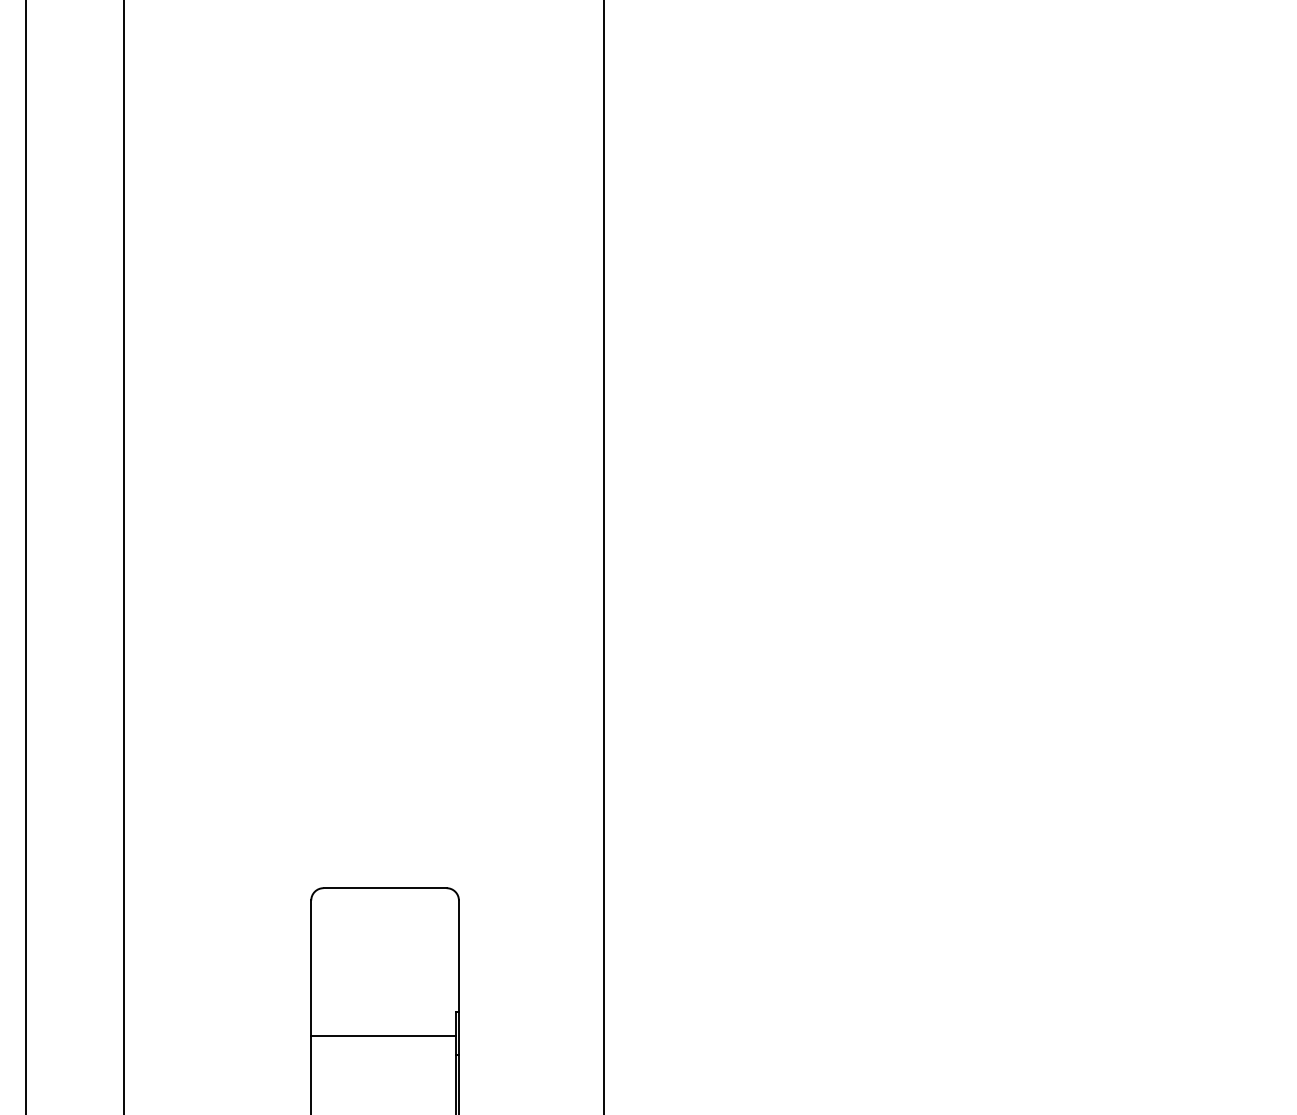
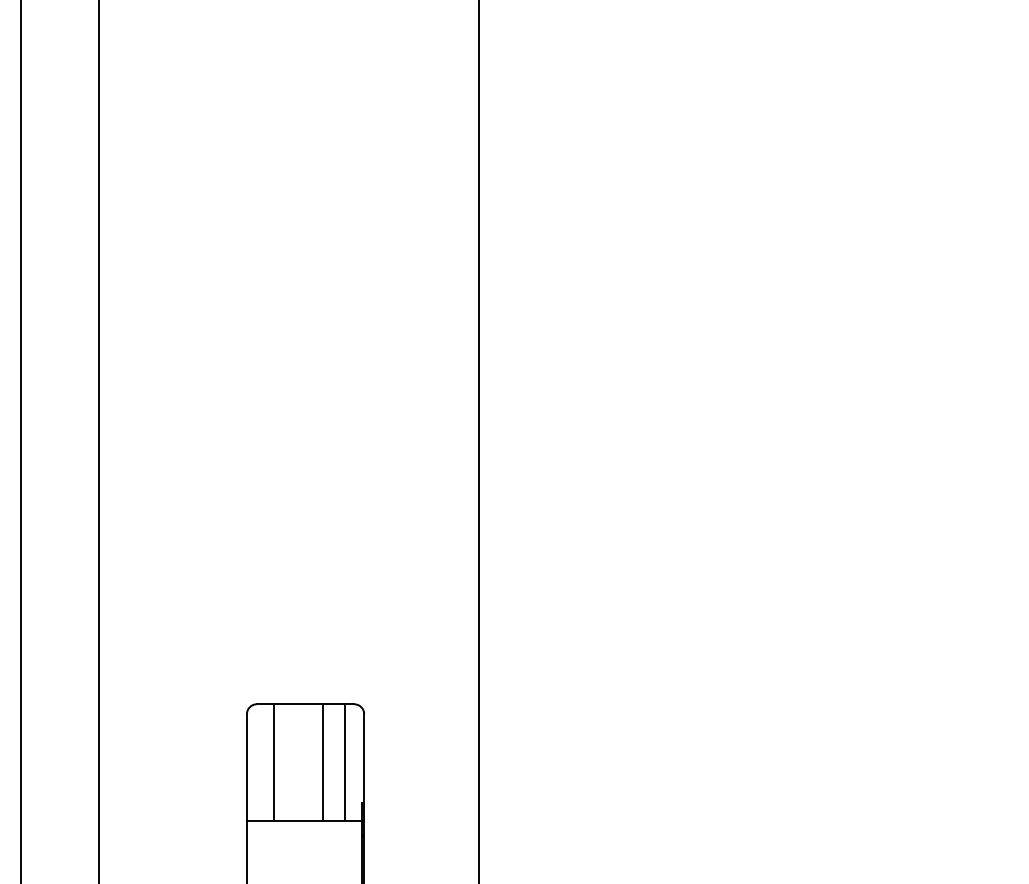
line: (345, 961) -> (274, 762), added
line: (407, 961) -> (323, 762), added
line: (434, 961) -> (344, 762), added

